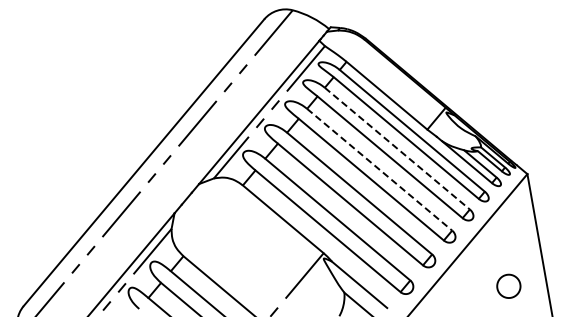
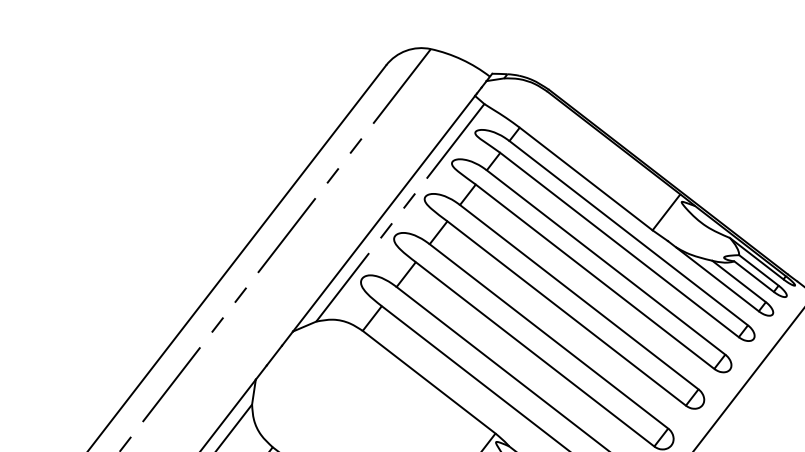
line: (397, 148) -> (606, 262), dashed -> solid
line: (379, 169) -> (578, 296), dashed -> solid

